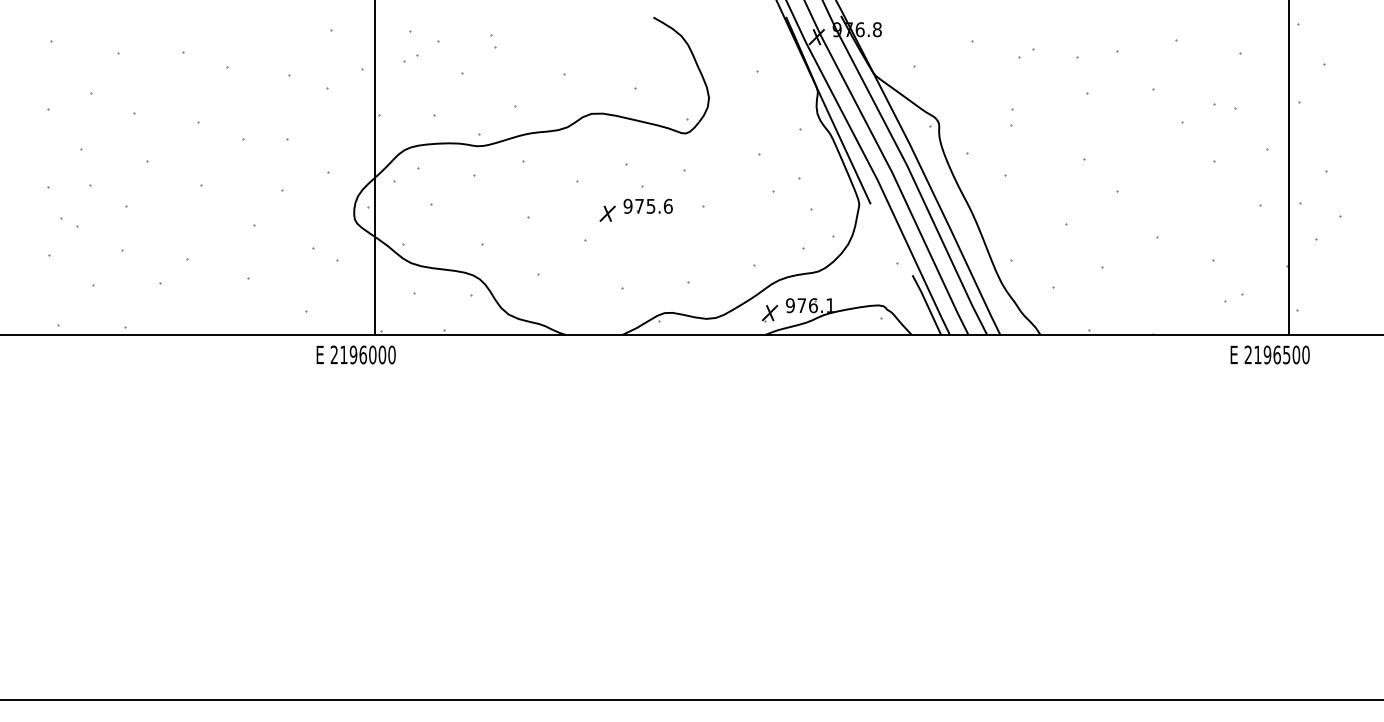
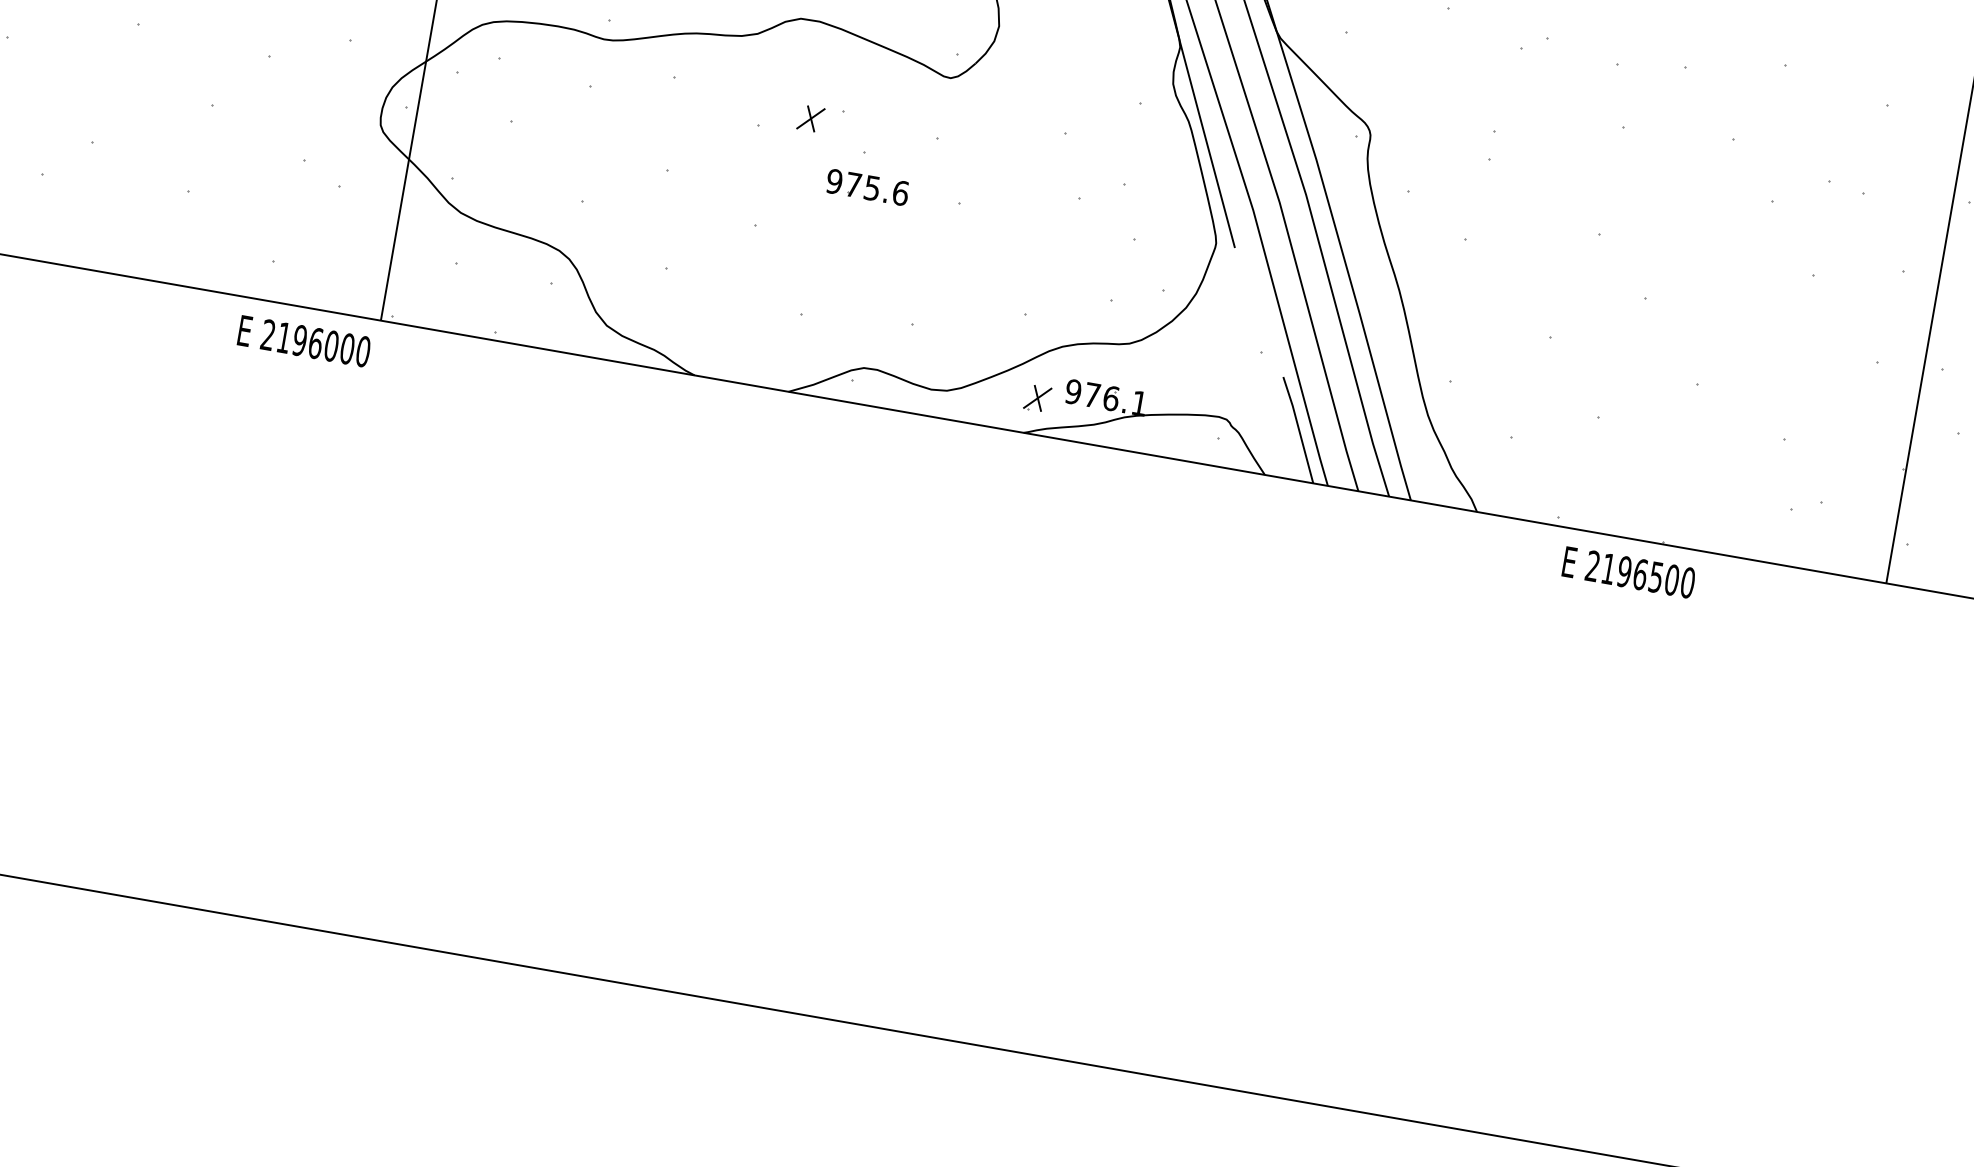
part: (607, 213) -> (810, 118), moved
text: (355, 354) -> (303, 340), moved
text: (1269, 354) -> (1627, 571), moved

